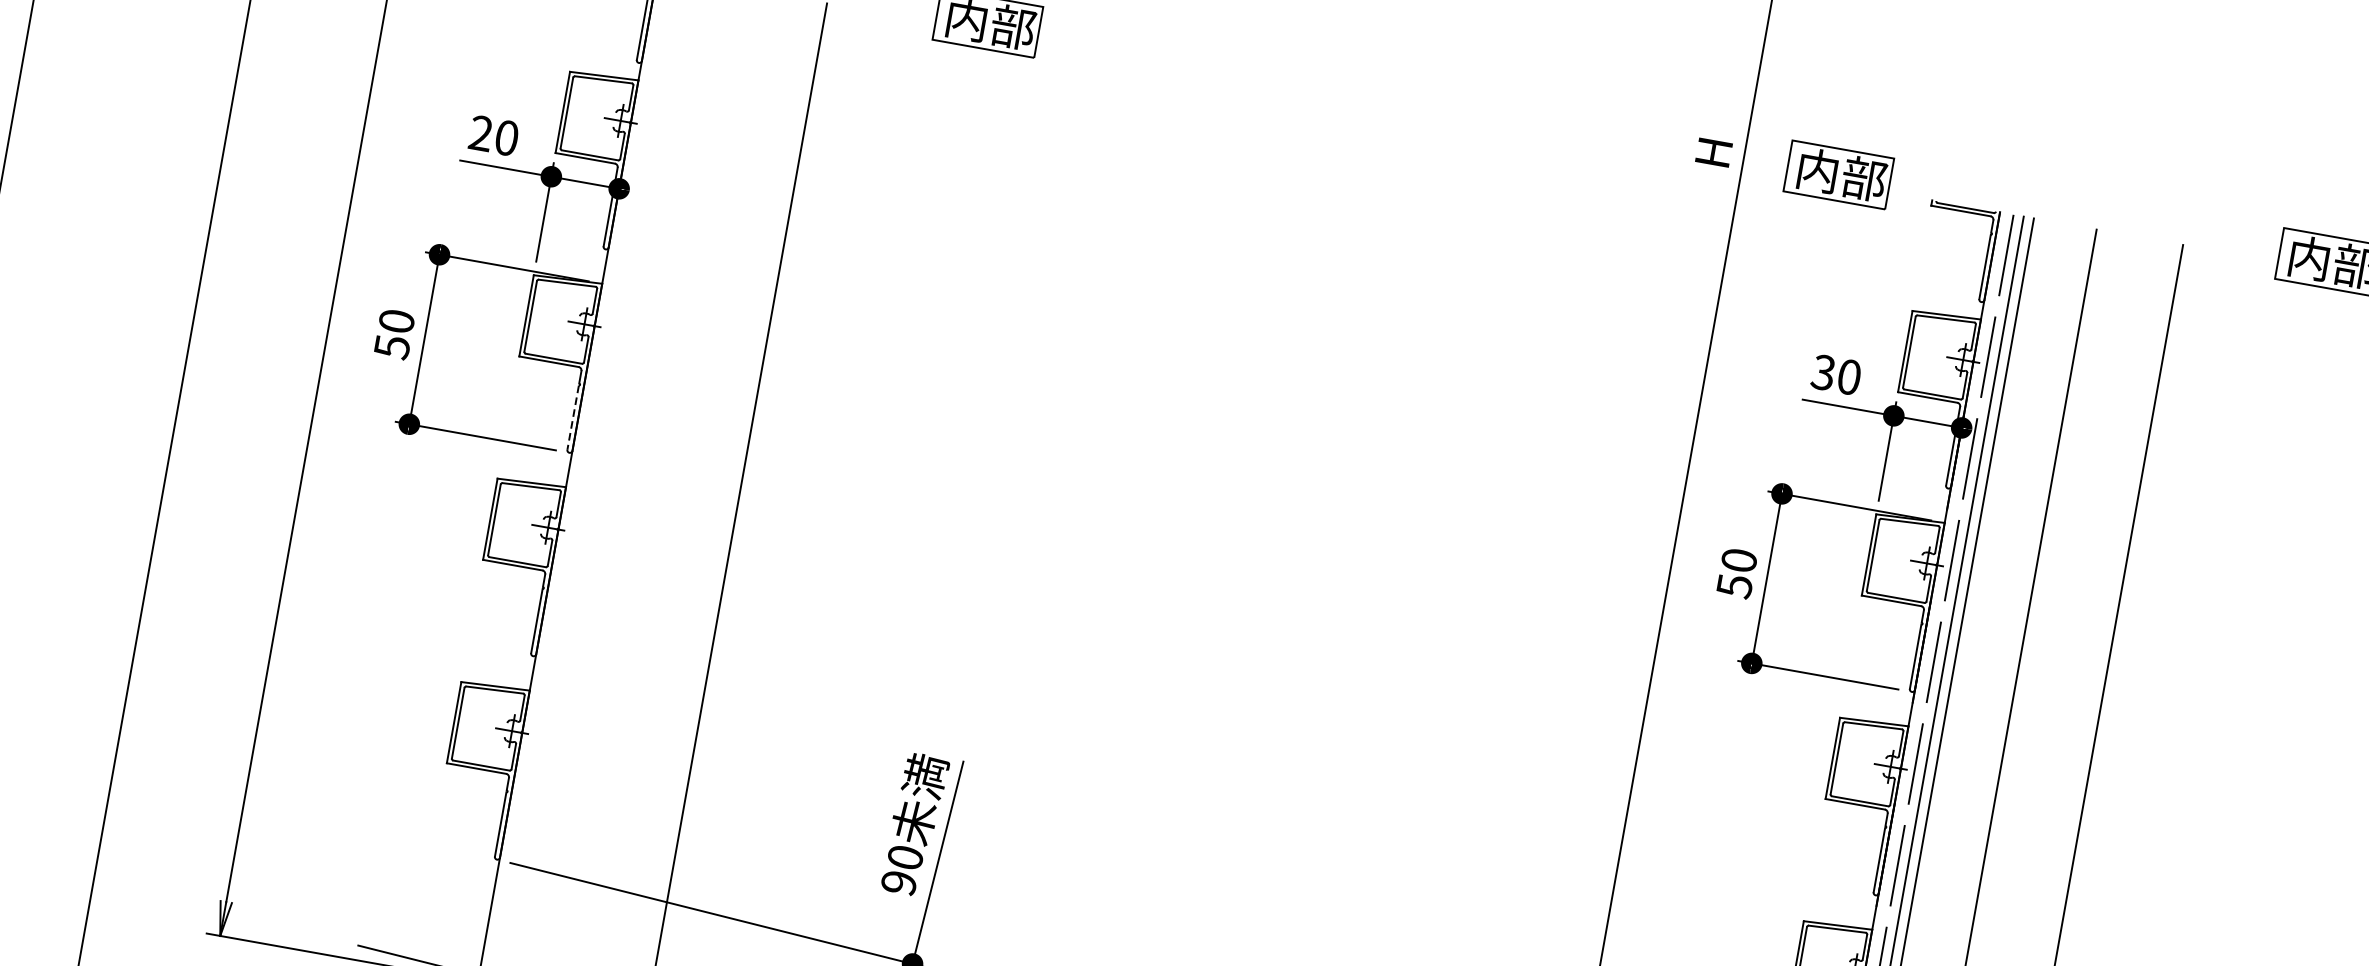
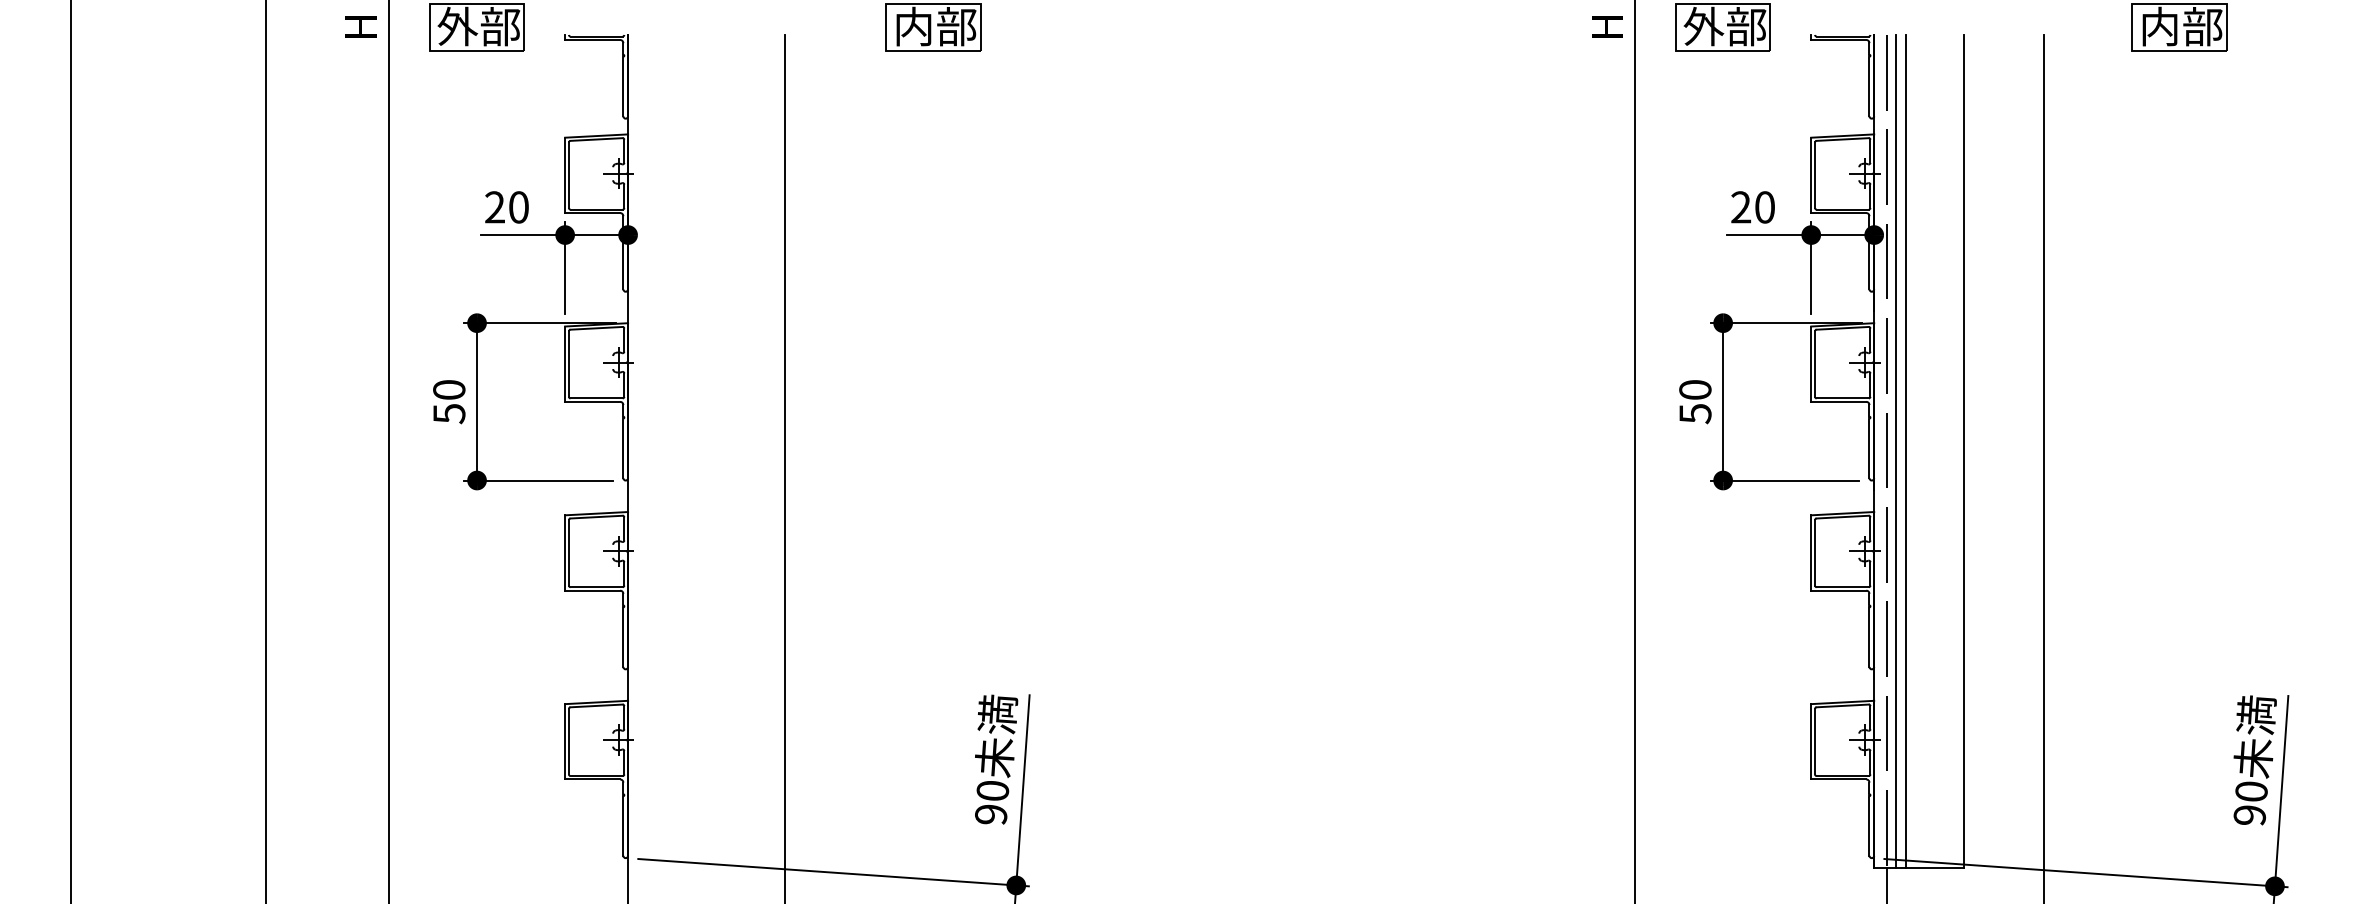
text: (1817, 170) -> (1703, 26), 内部 -> 外部
text: (1822, 372) -> (1740, 207), 30 -> 20
line: (573, 417) -> (623, 448), dashed -> solid

